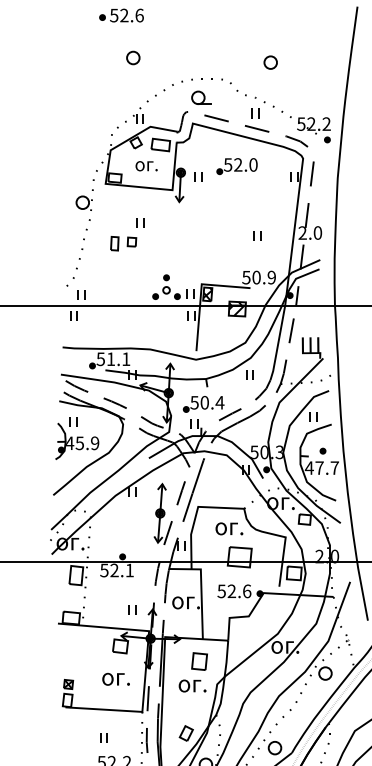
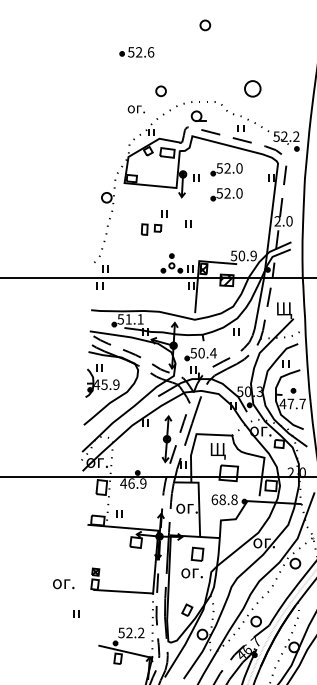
part: (132, 56) -> (160, 90), moved
part: (270, 62) -> (252, 88), size x1.6
text: (145, 166) -> (135, 109), moved
part: (236, 198) -> (226, 194), added
part: (126, 234) -> (153, 222), moved
part: (257, 235) -> (188, 223), moved
text: (229, 529) -> (220, 451), ог. -> Щ
text: (117, 570) -> (133, 483), 52.1 -> 46.9
text: (234, 590) -> (224, 499), 52.6 -> 68.8
part: (132, 609) -> (119, 513), moved
text: (115, 679) -> (63, 584), moved
part: (104, 737) -> (76, 613), moved

